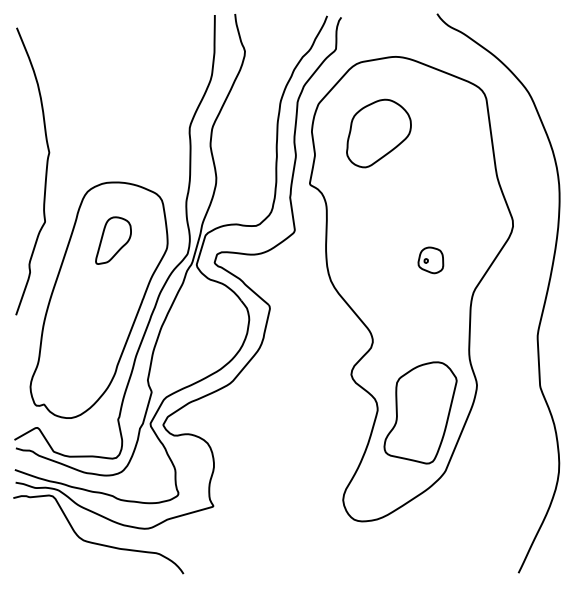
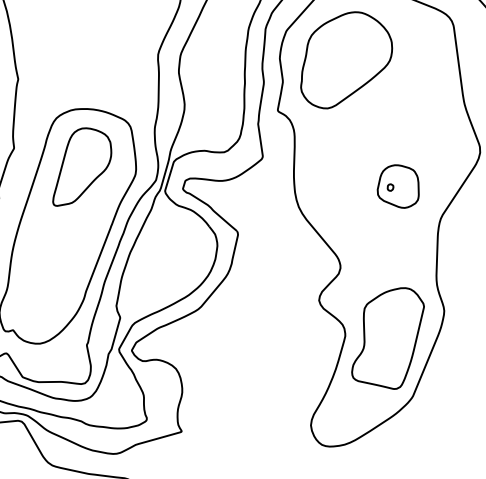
part: (378, 133) -> (346, 60), size x1.43
part: (113, 240) -> (82, 166), size x1.67
part: (430, 260) -> (397, 186), size x1.67

